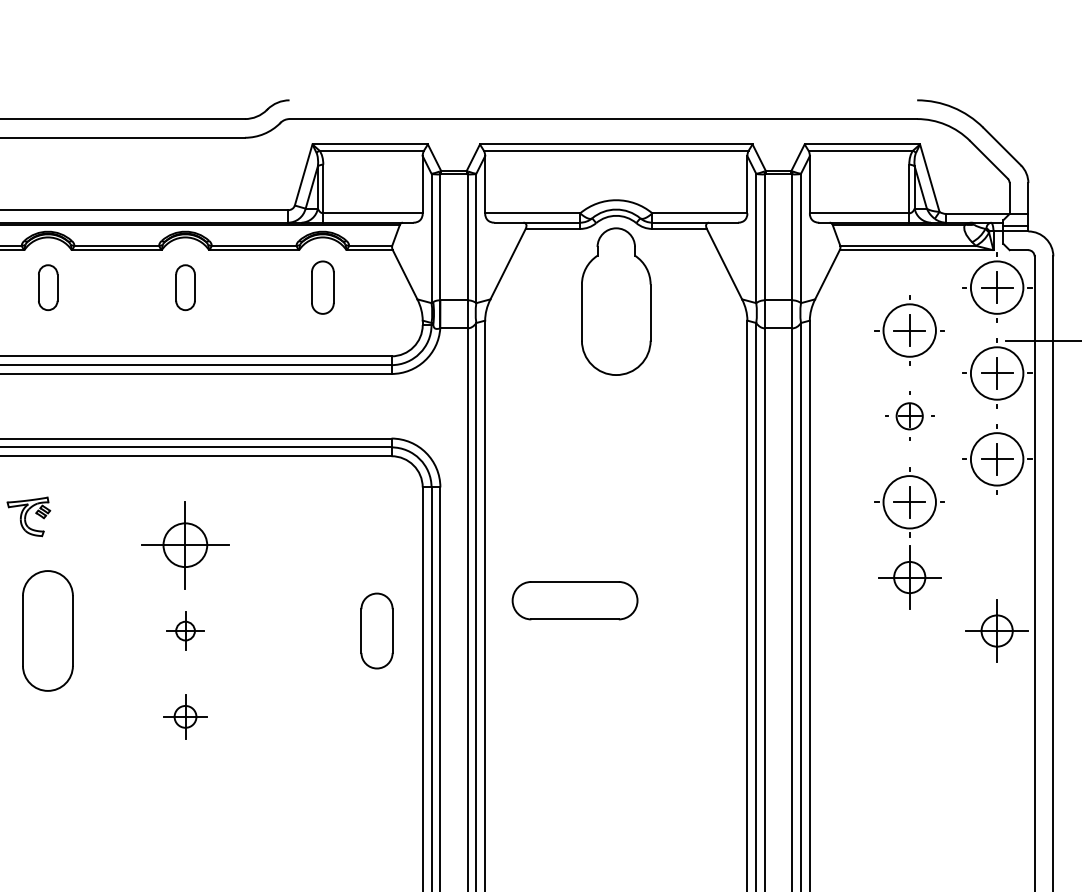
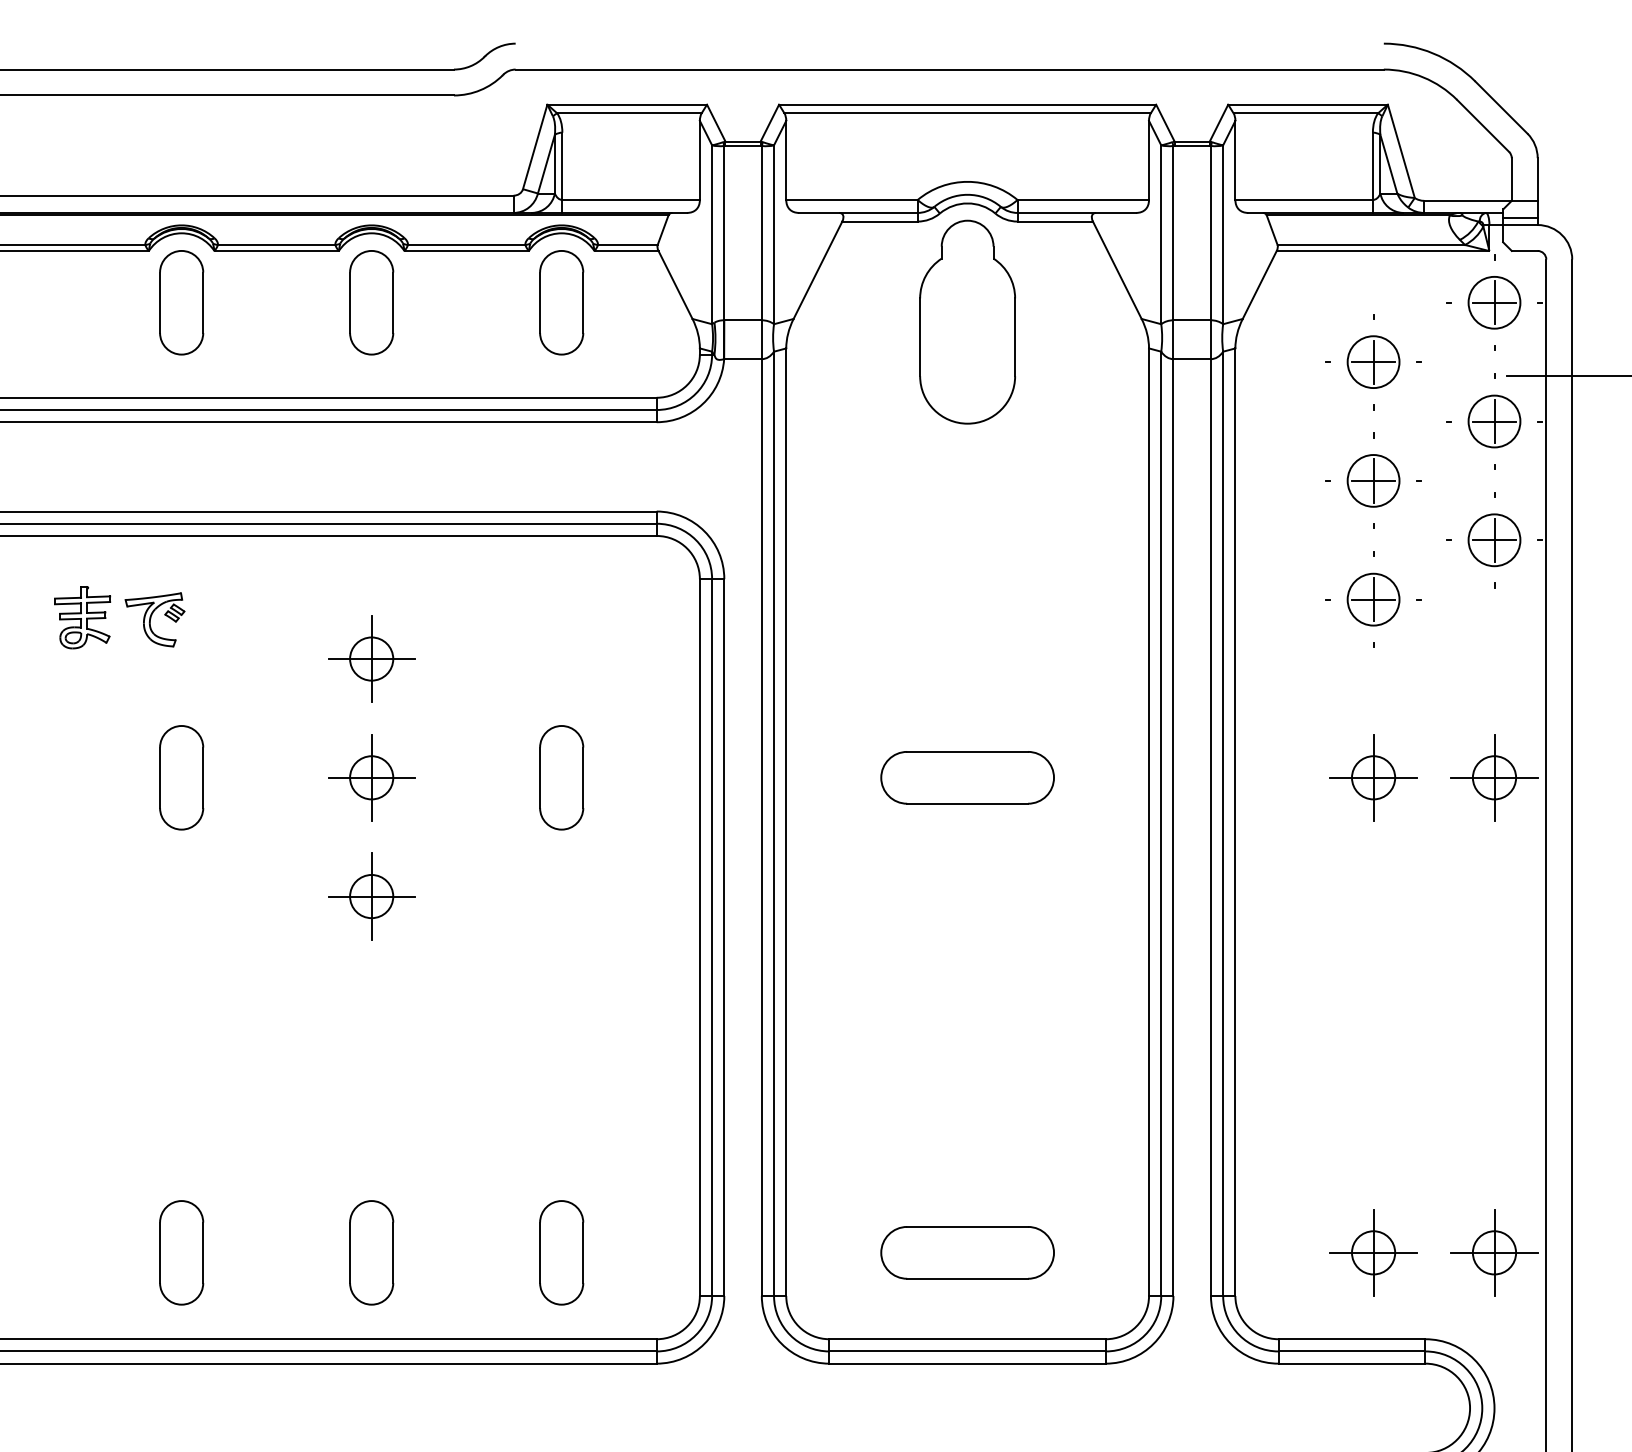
part: (47, 287) -> (181, 302), size x1.67
part: (185, 287) -> (371, 302), size x1.67
part: (322, 287) -> (561, 302), size x1.43
circle: (997, 287) -> (1494, 302), size x0.71
circle: (909, 330) -> (1373, 362), size x0.71
circle: (997, 373) -> (1494, 421), size x0.71
part: (909, 416) -> (1373, 480), size x1.43
circle: (997, 459) -> (1494, 540), size x0.71
circle: (909, 502) -> (1373, 599), size x0.71
part: (185, 544) -> (371, 658), size x0.71
part: (909, 577) -> (1373, 777), moved
part: (574, 600) -> (967, 777), moved
part: (47, 630) -> (181, 777), size x0.62
part: (185, 630) -> (371, 777), size x1.67
part: (376, 630) -> (561, 777), moved
part: (185, 716) -> (371, 896), size x1.43

